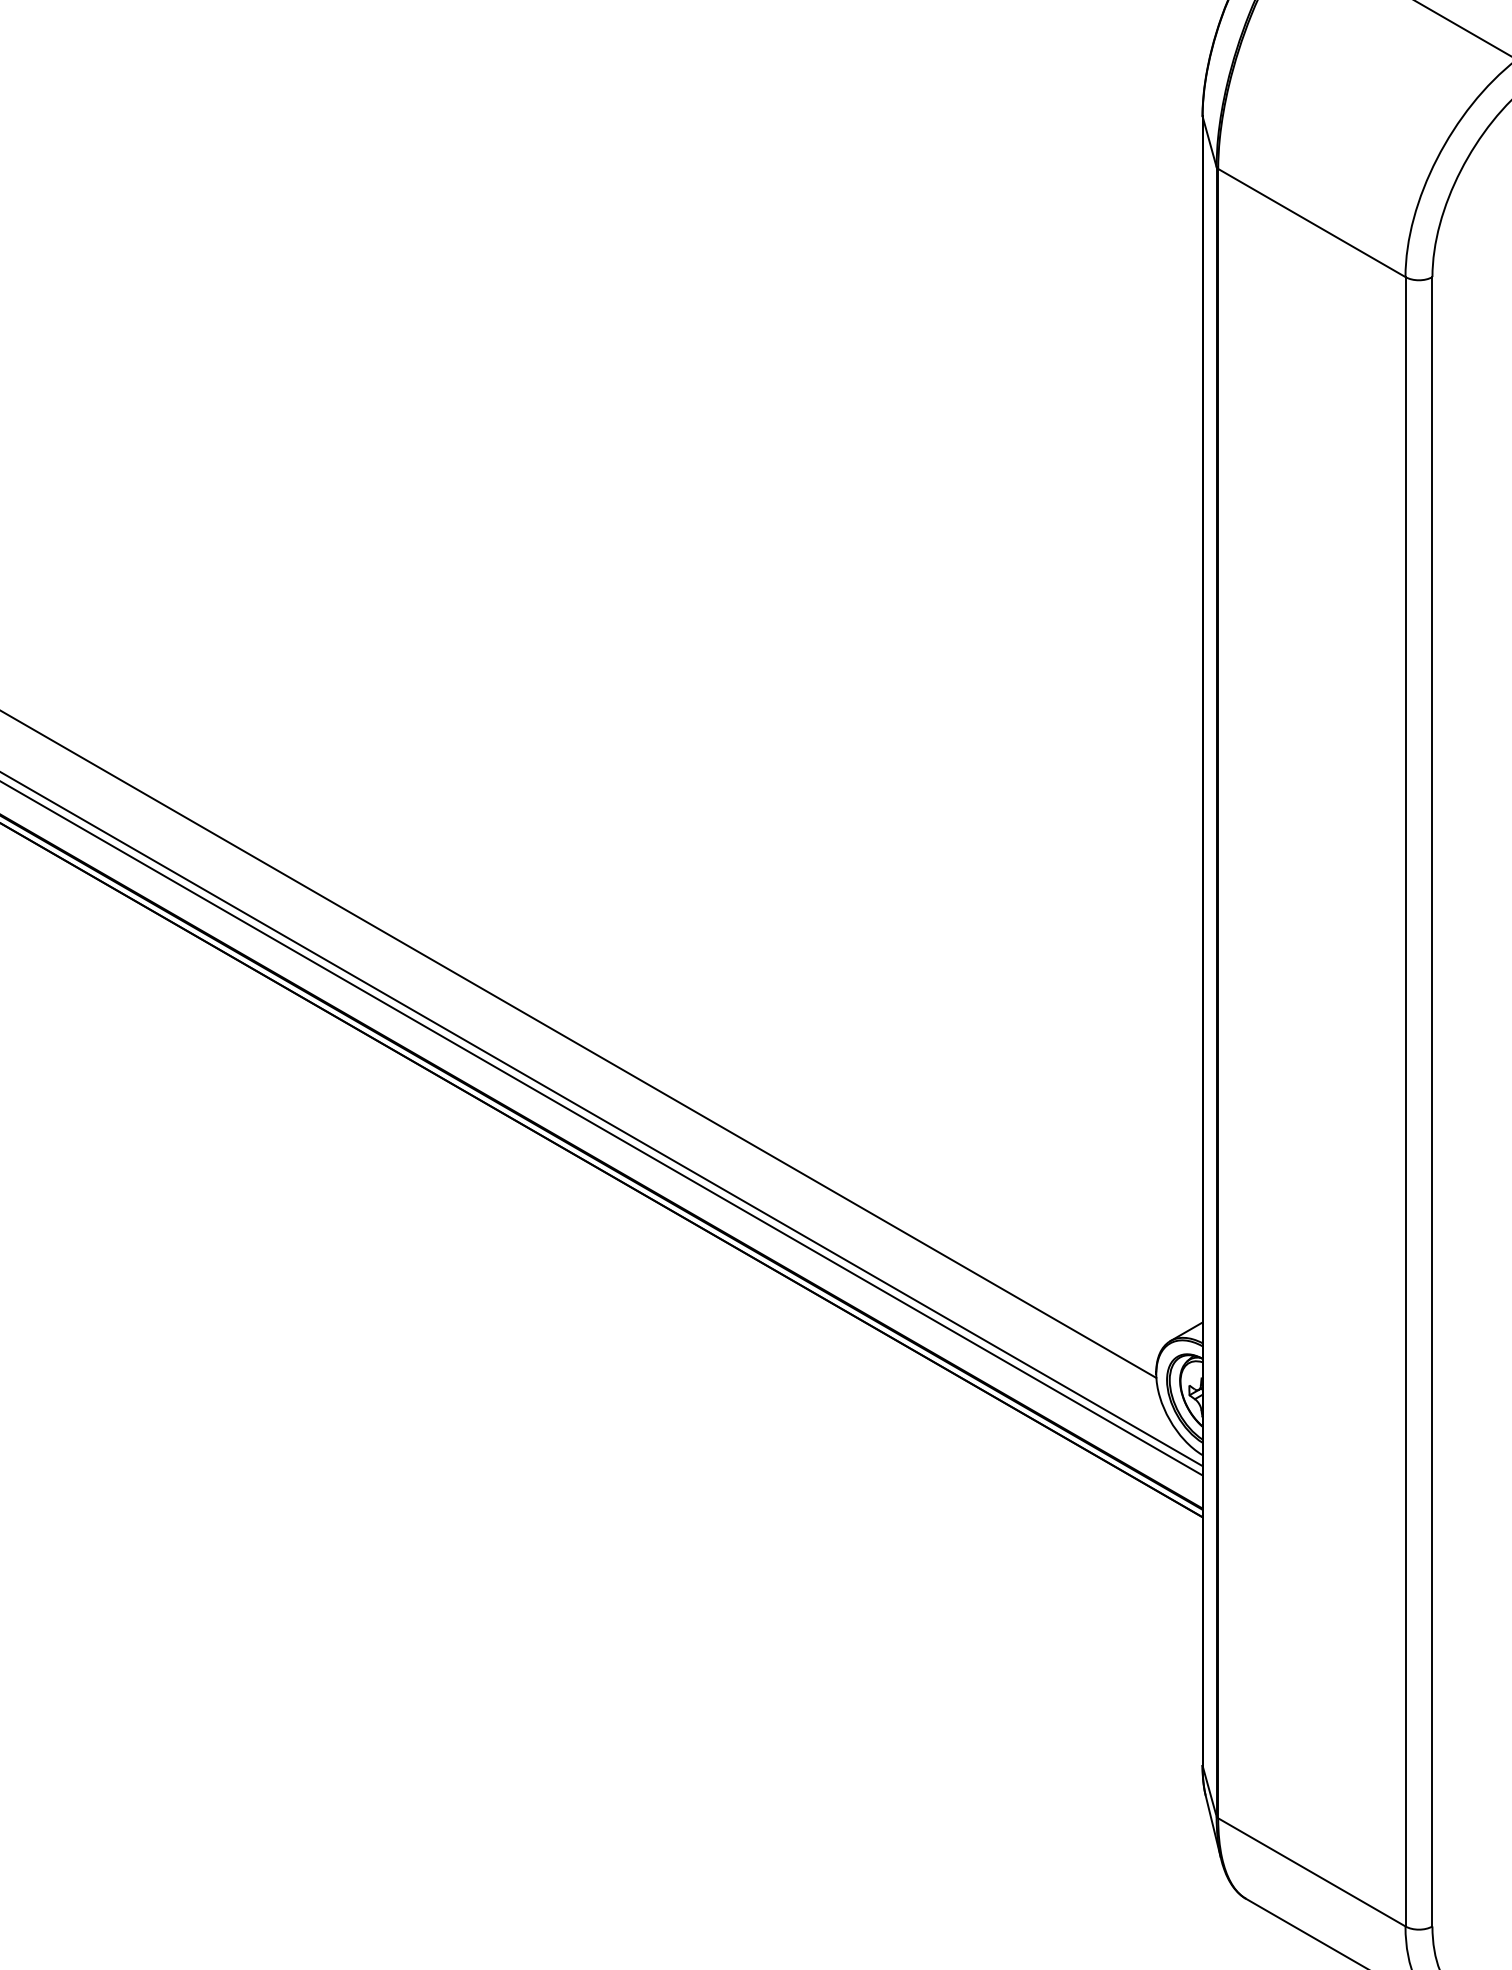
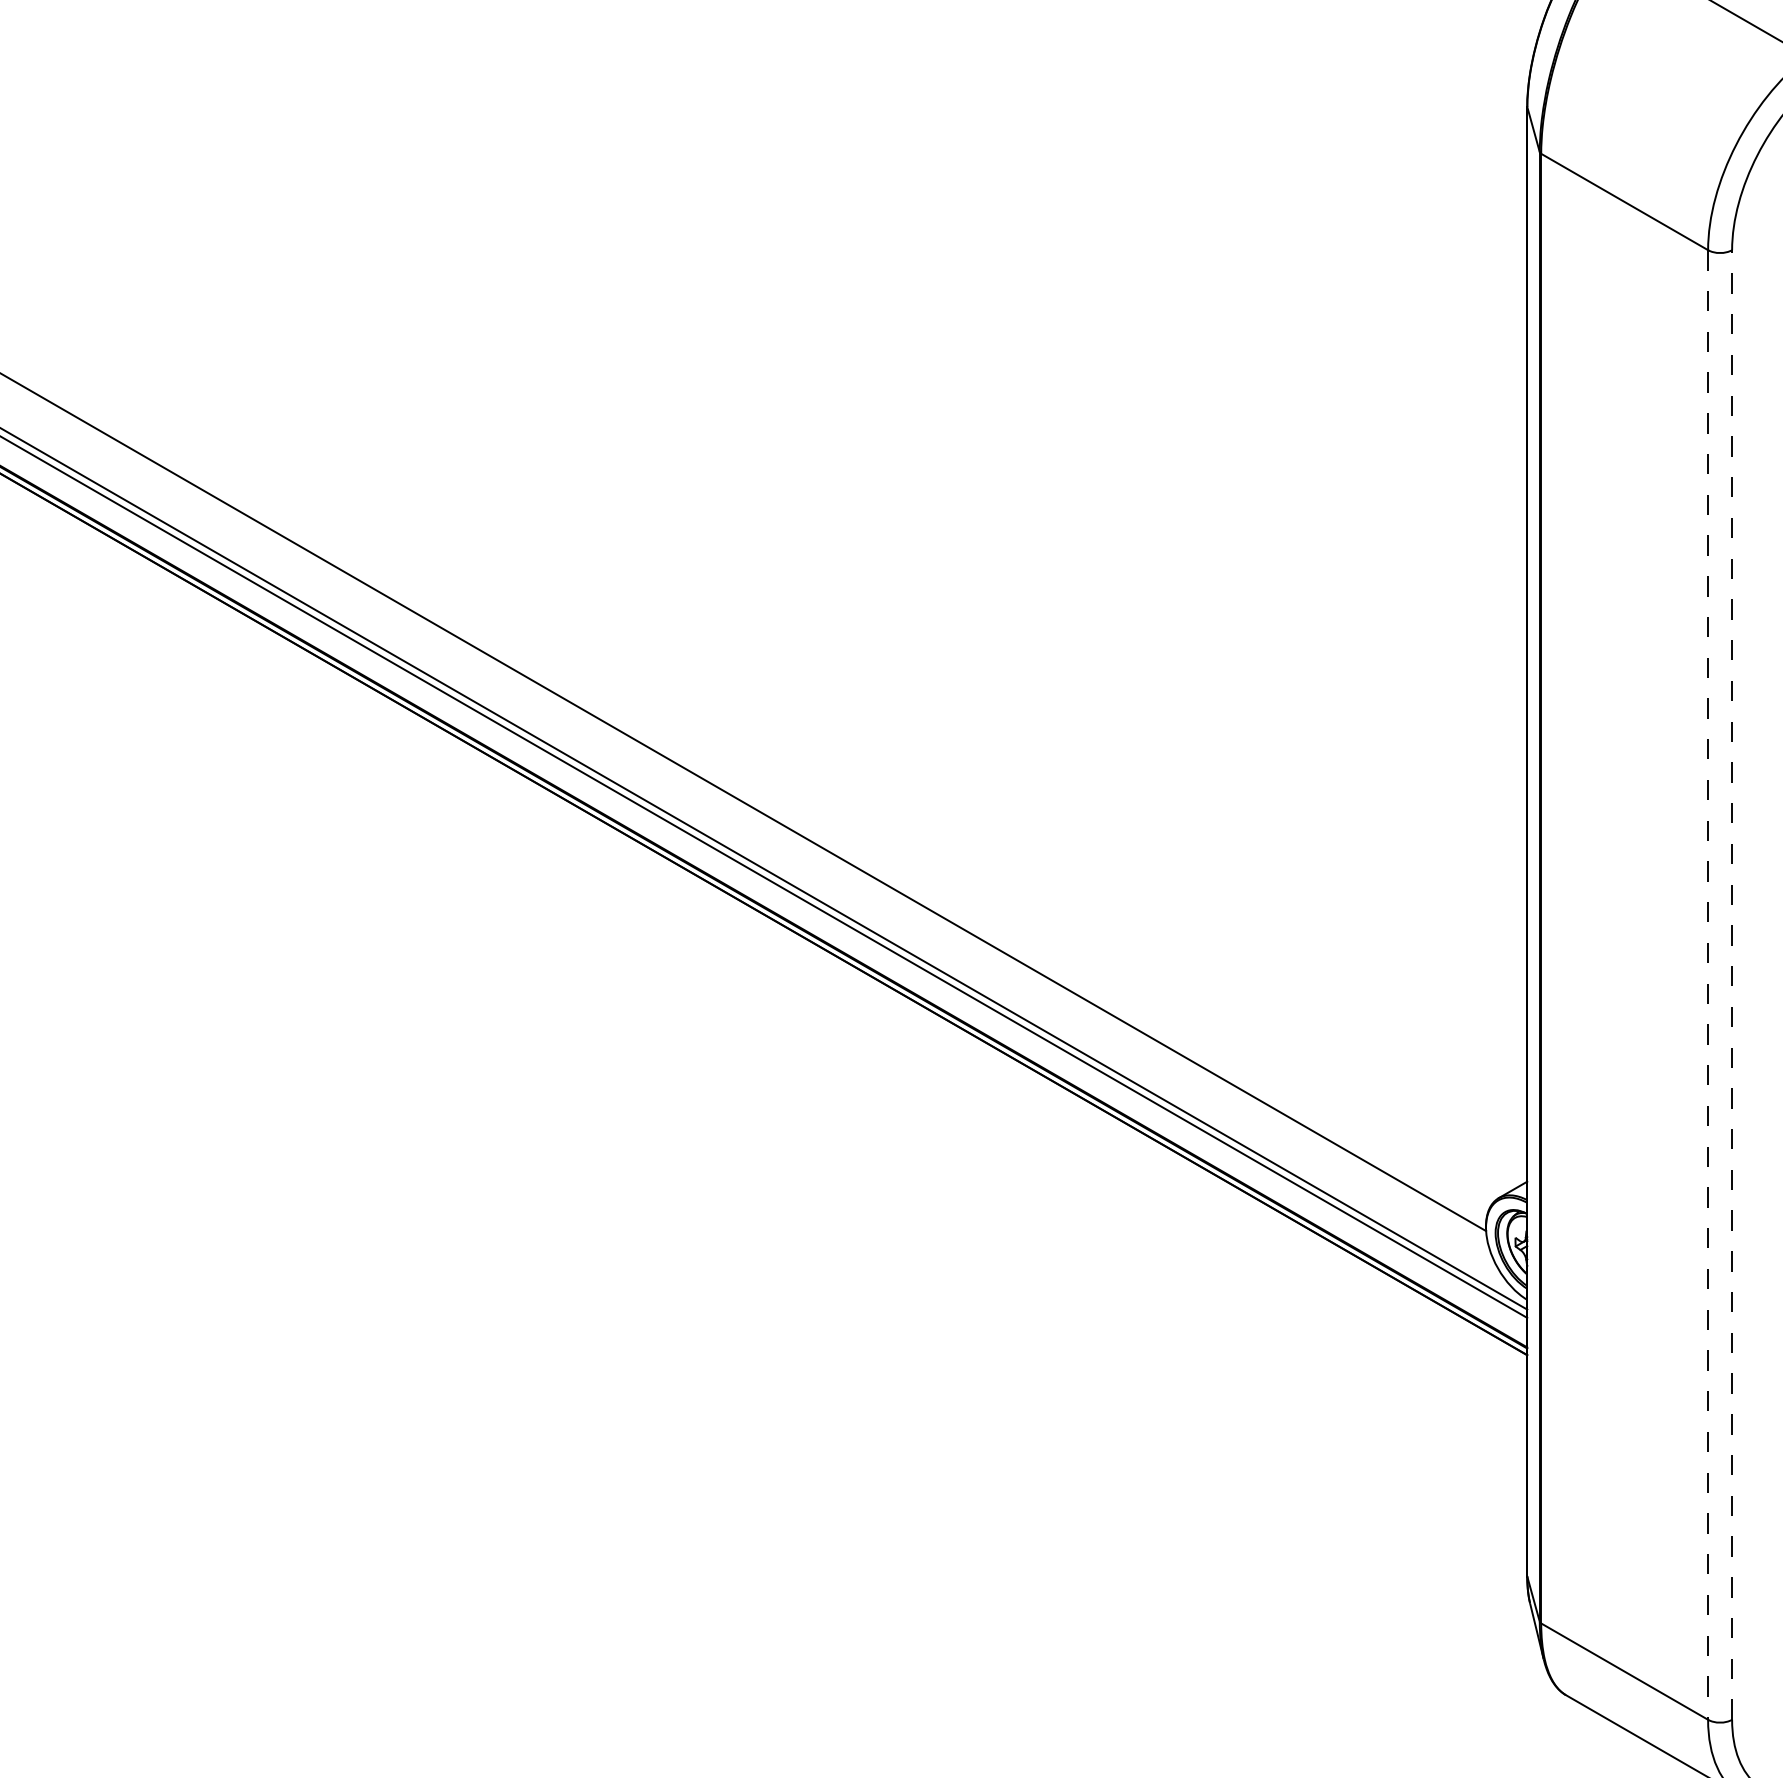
line: (1405, 1101) -> (1708, 984), solid -> dashed
line: (1432, 1101) -> (1732, 984), solid -> dashed

